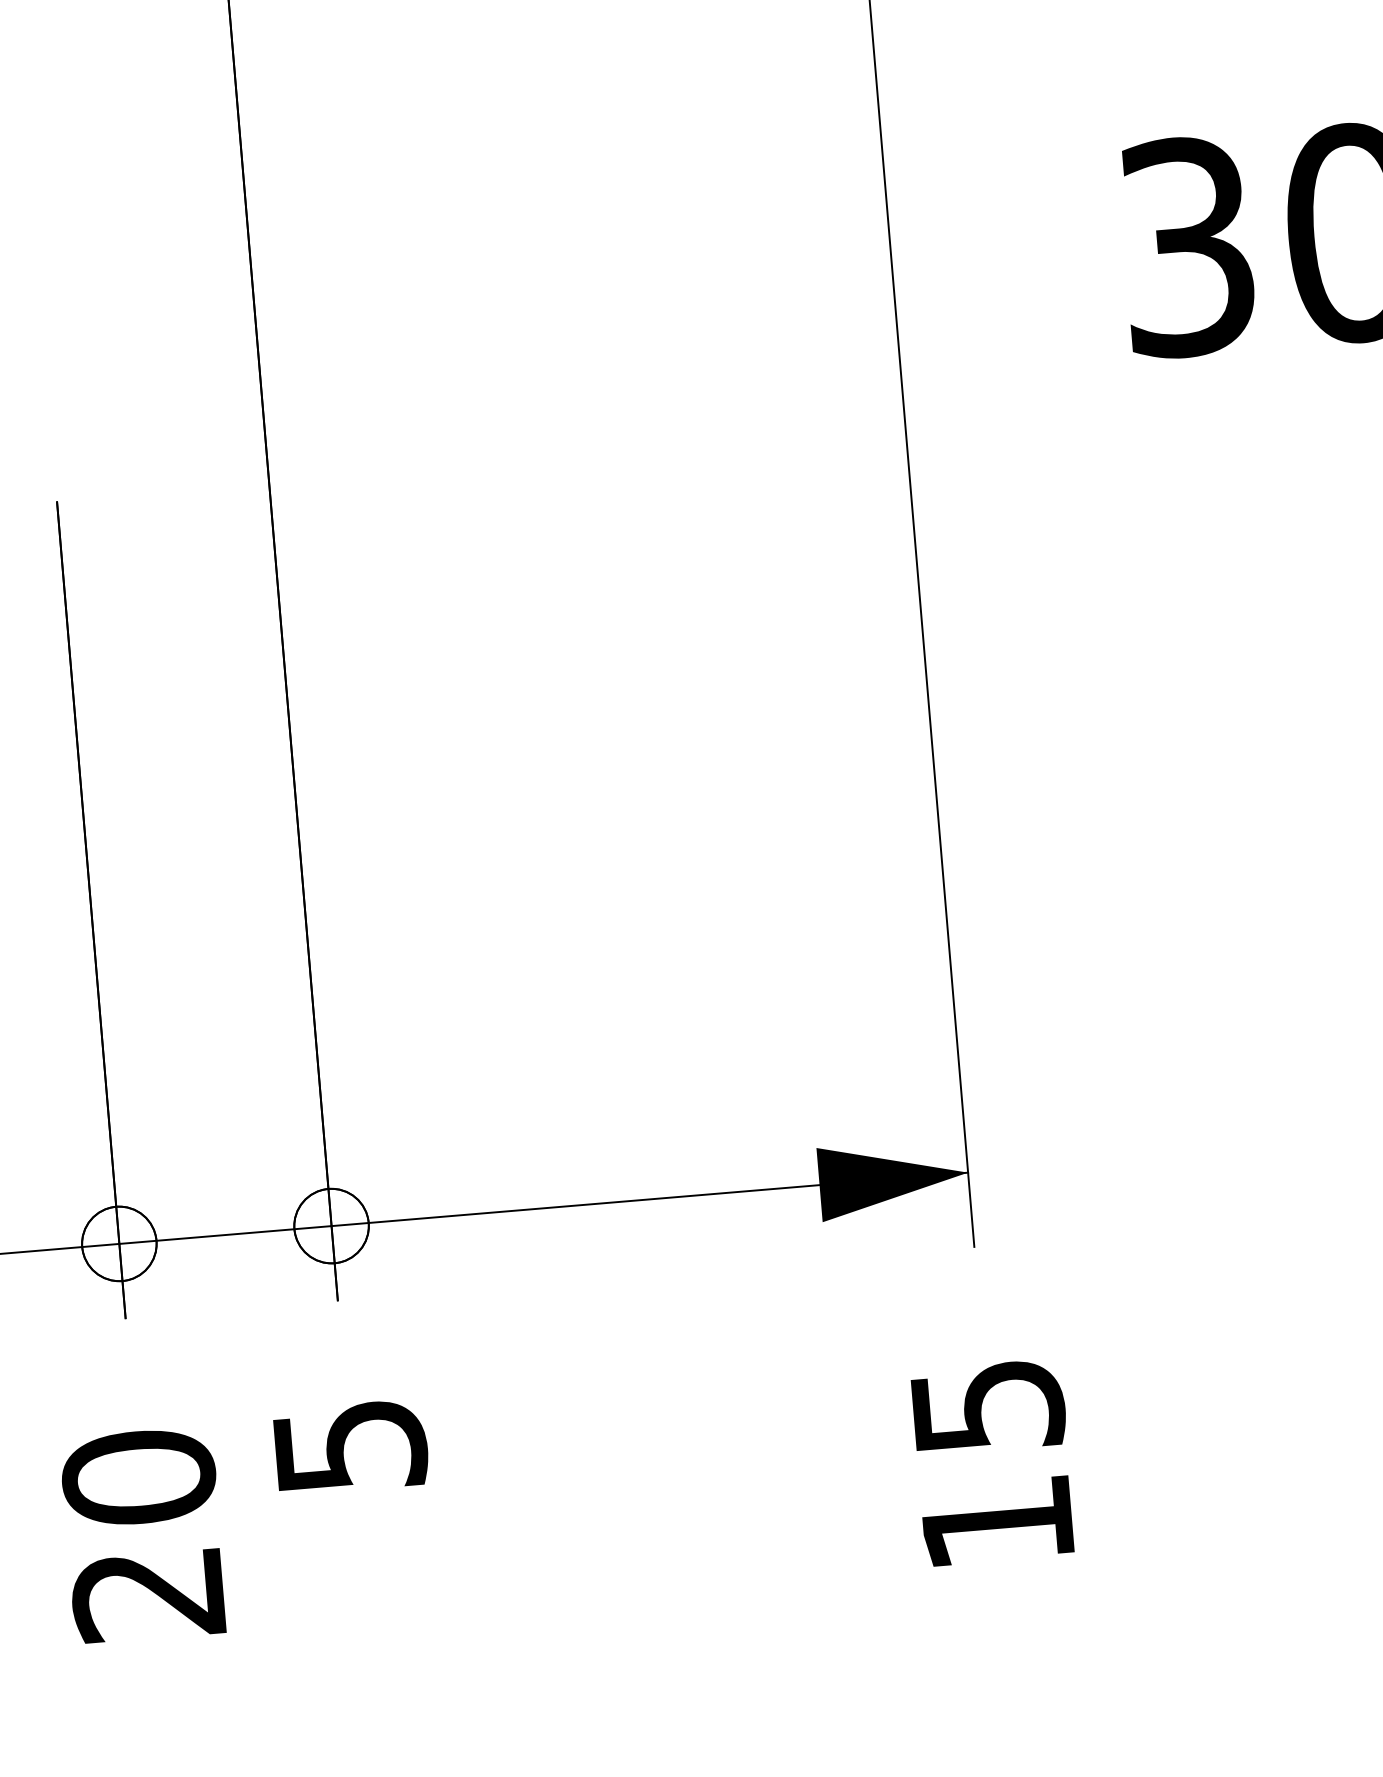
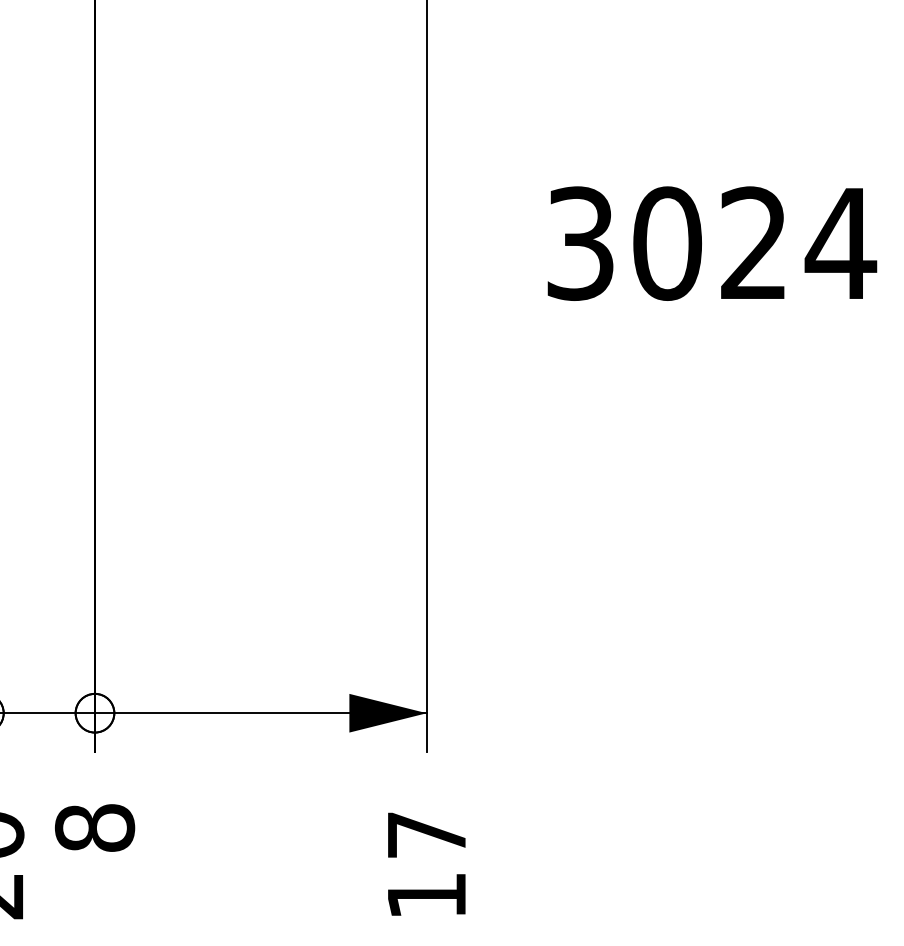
text: (989, 1407) -> (427, 835), 15 -> 17
text: (349, 1445) -> (94, 827), 5 -> 8

